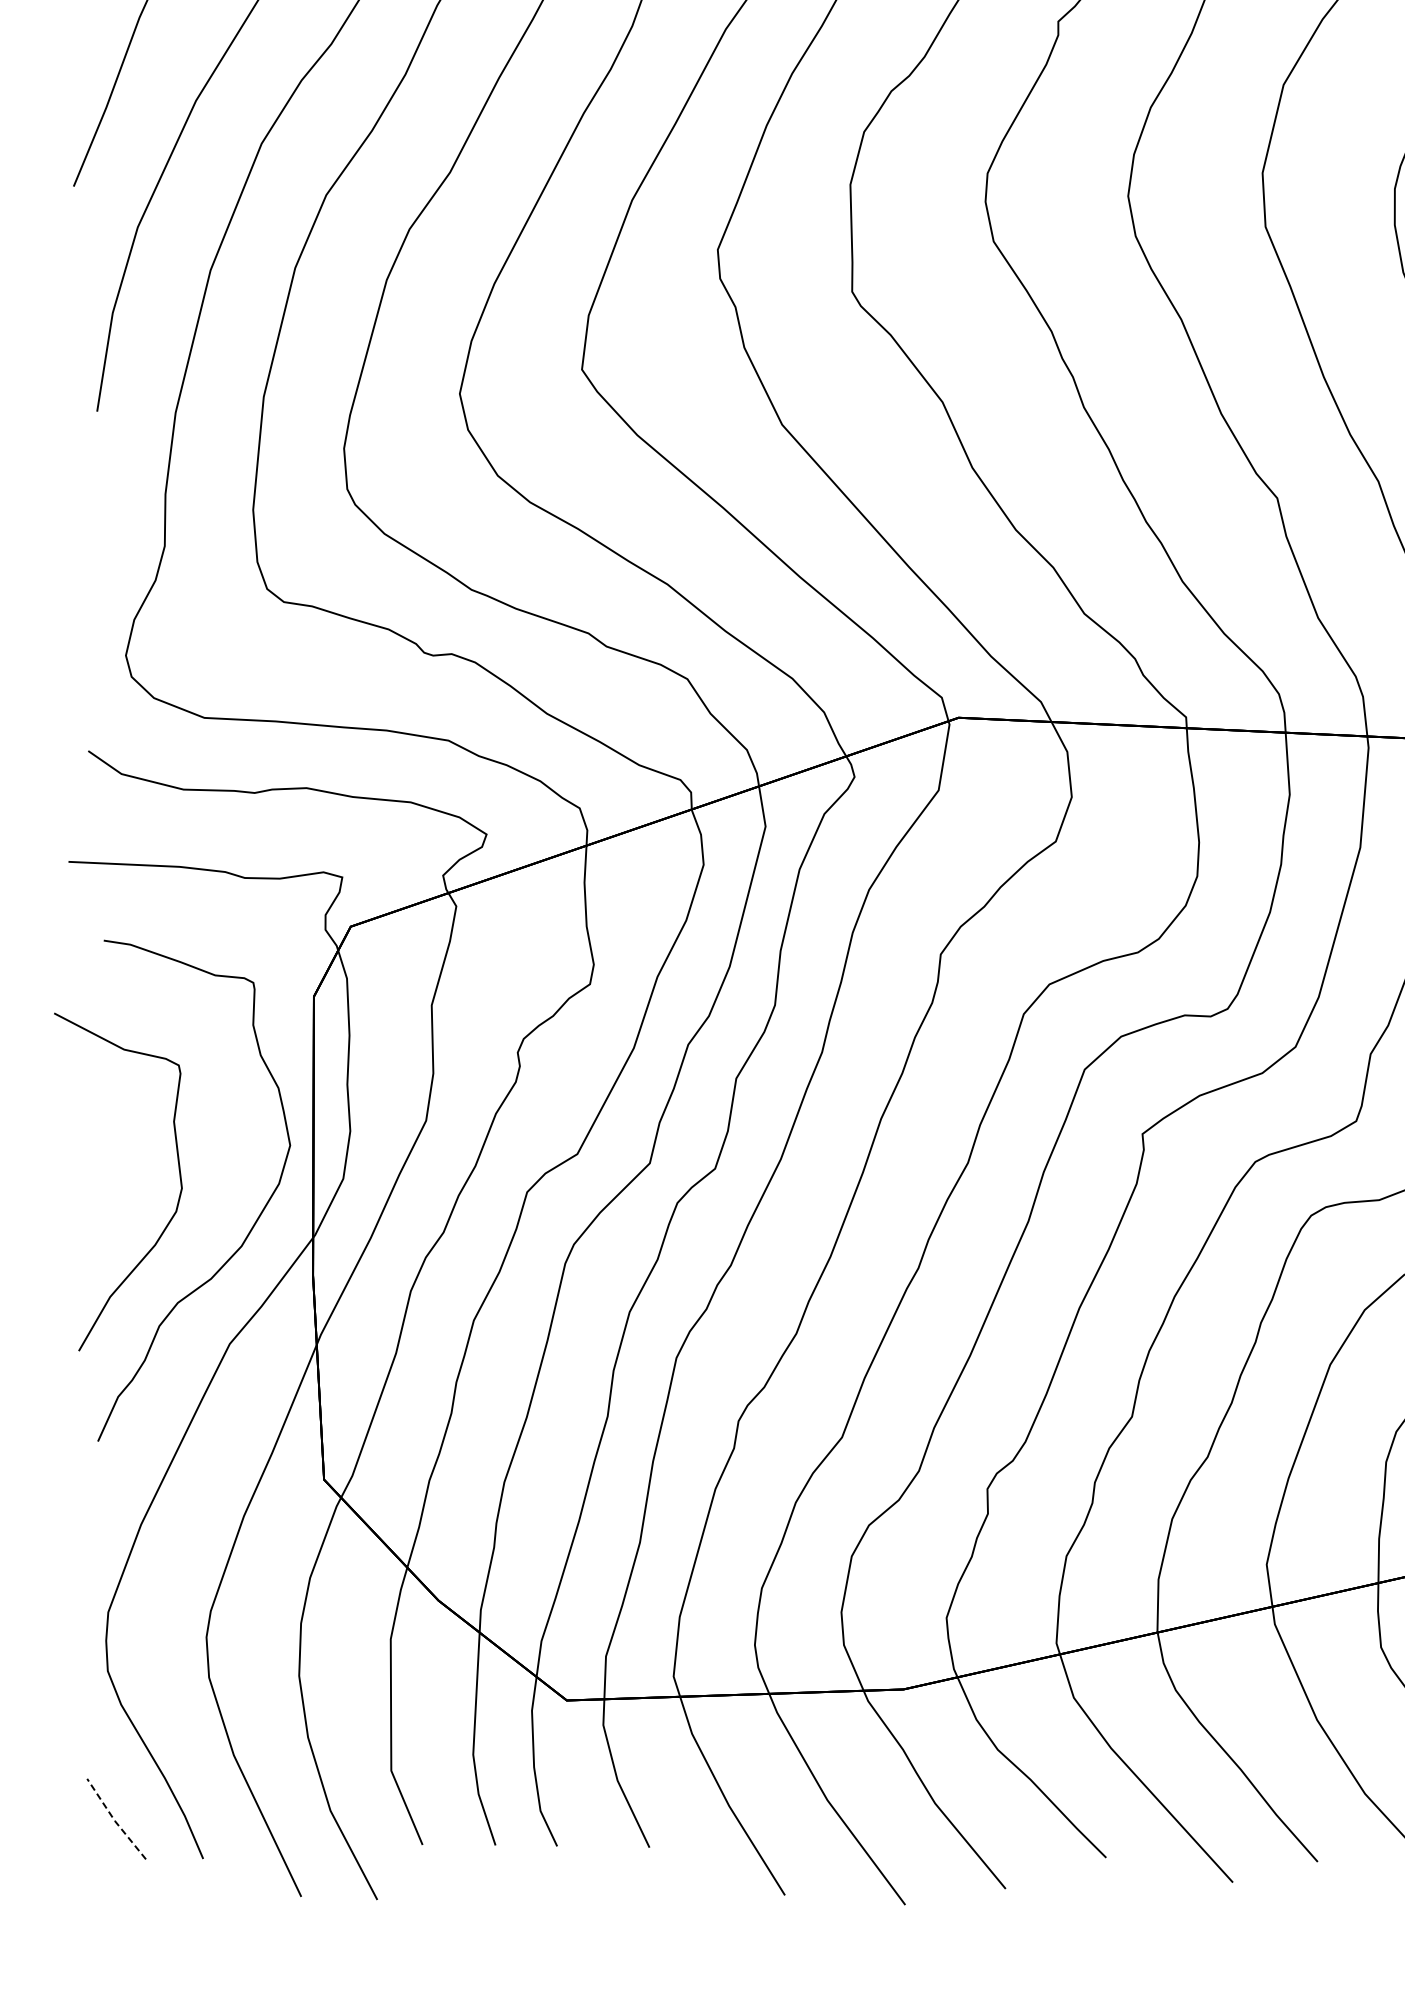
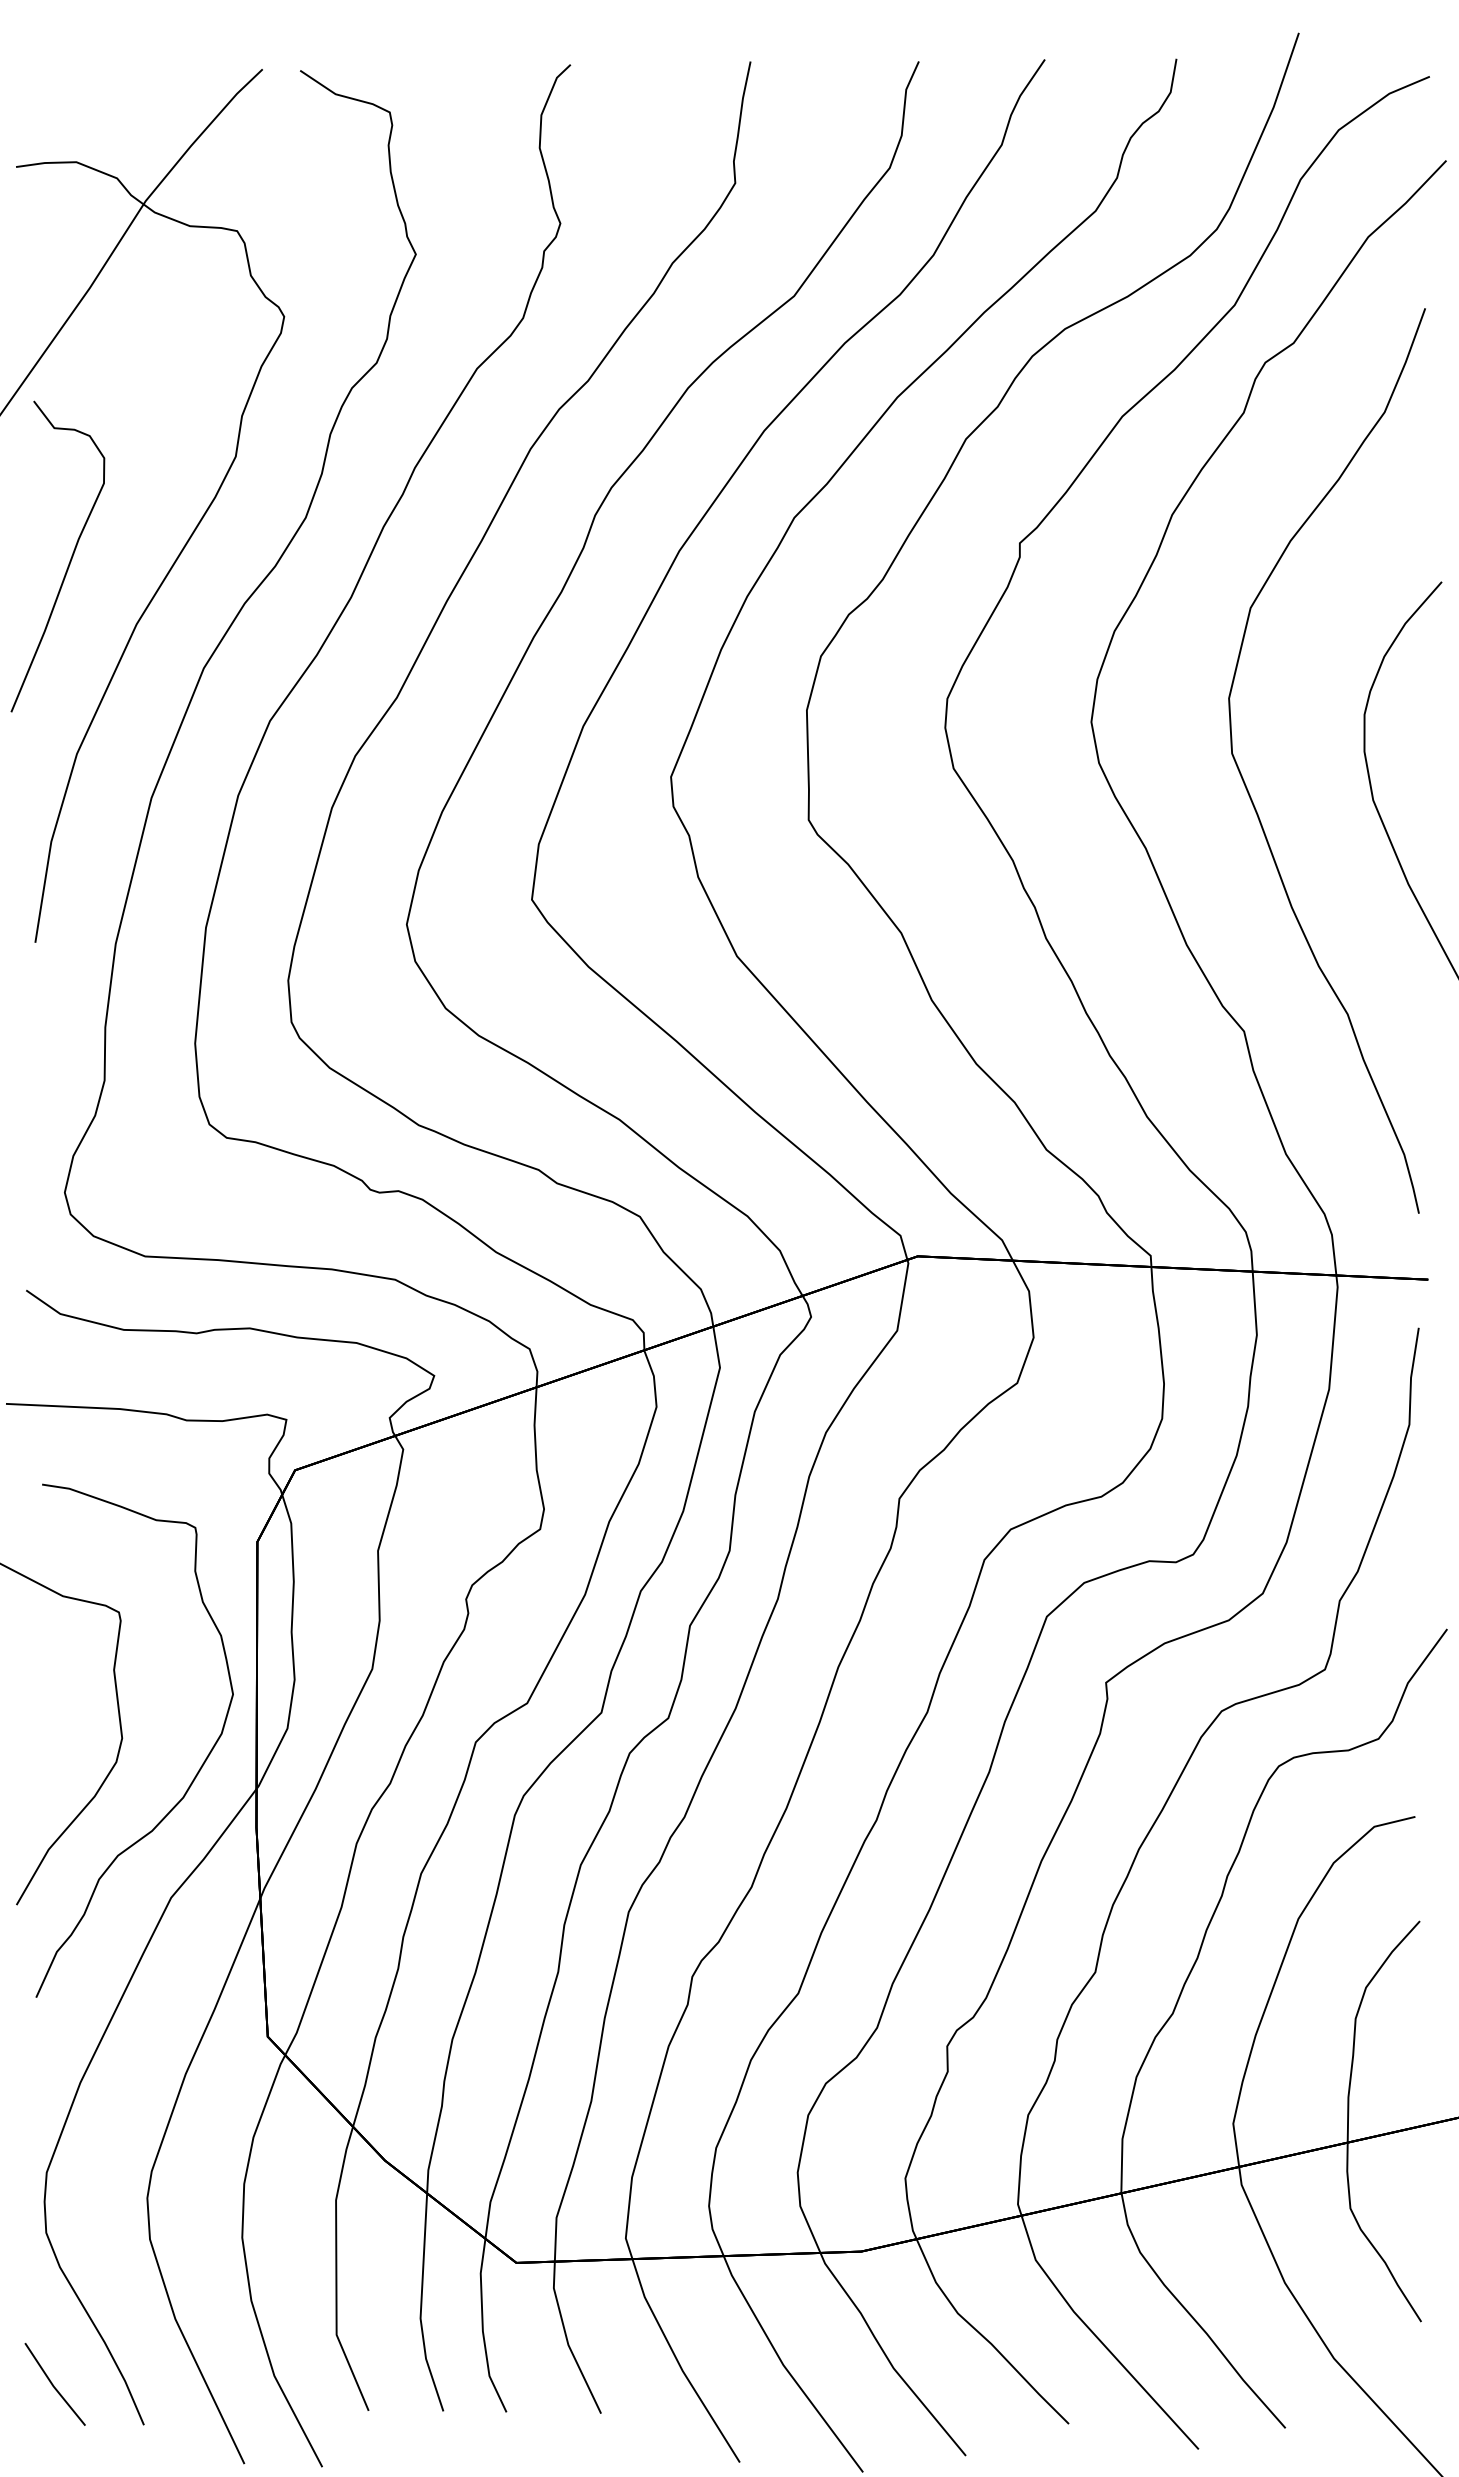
line: (114, 1821) -> (53, 2386), dashed -> solid

